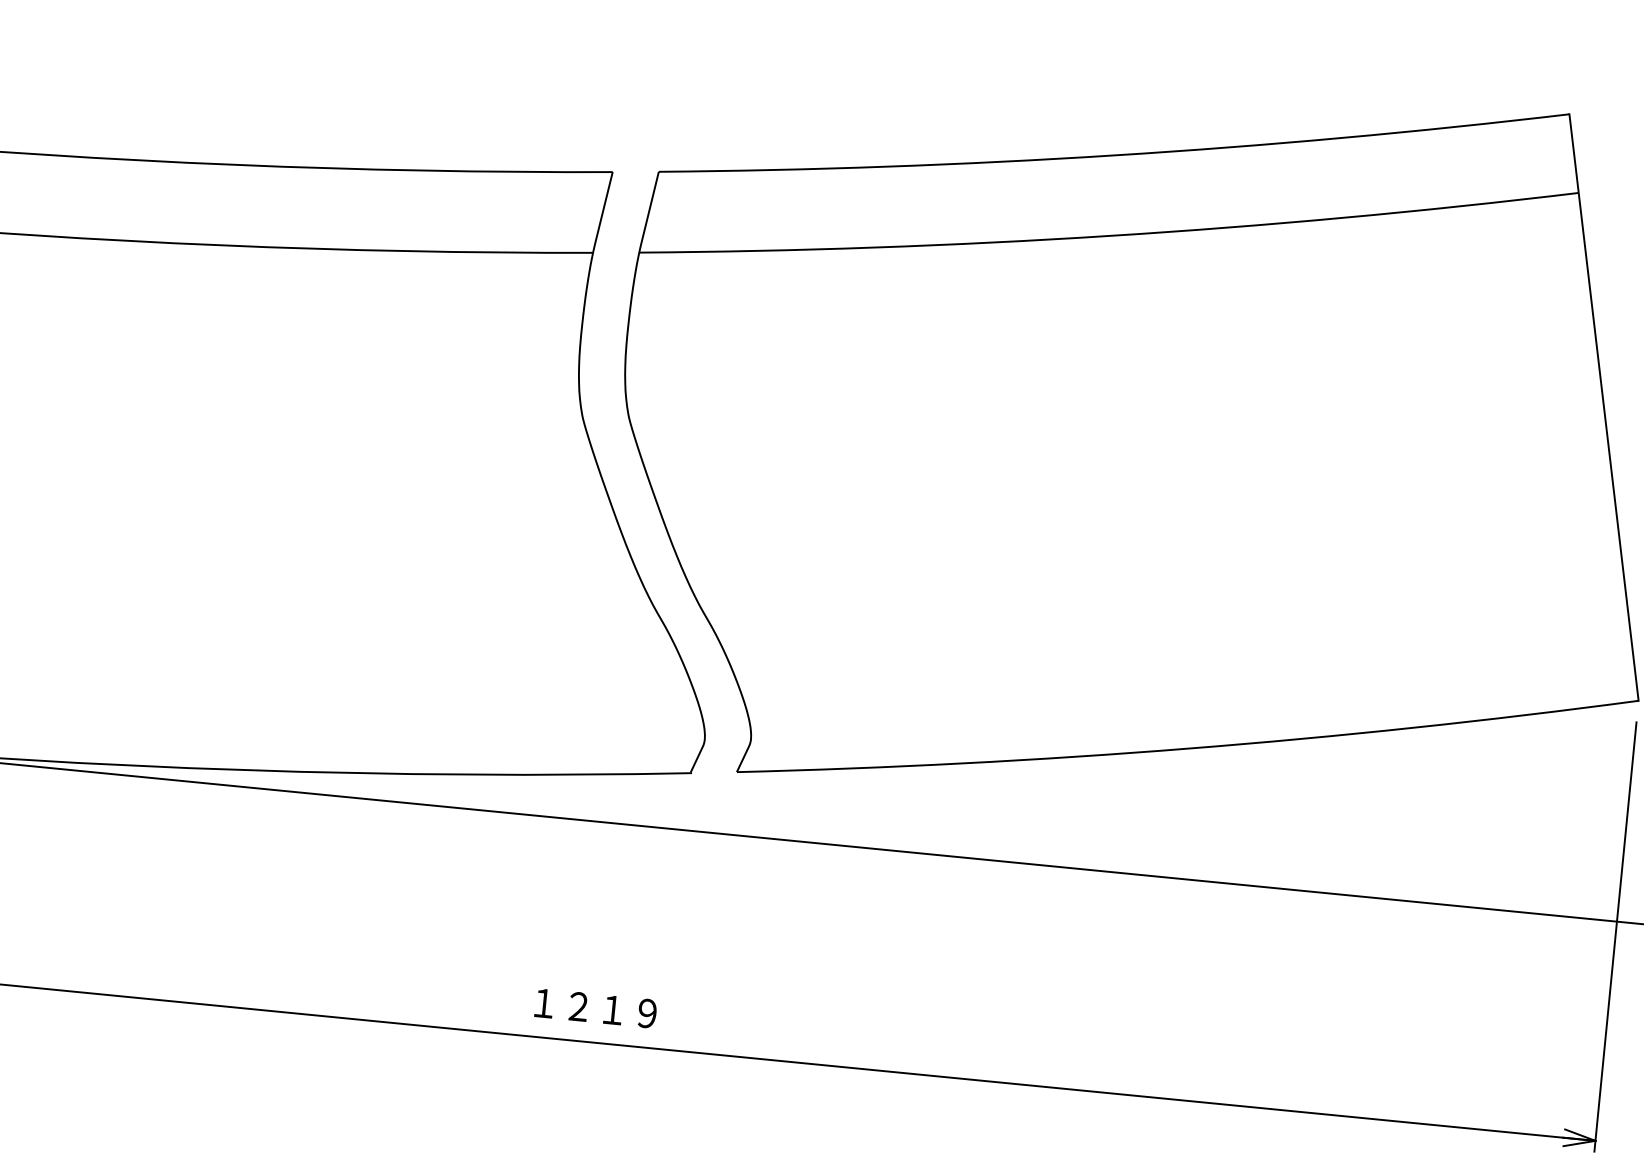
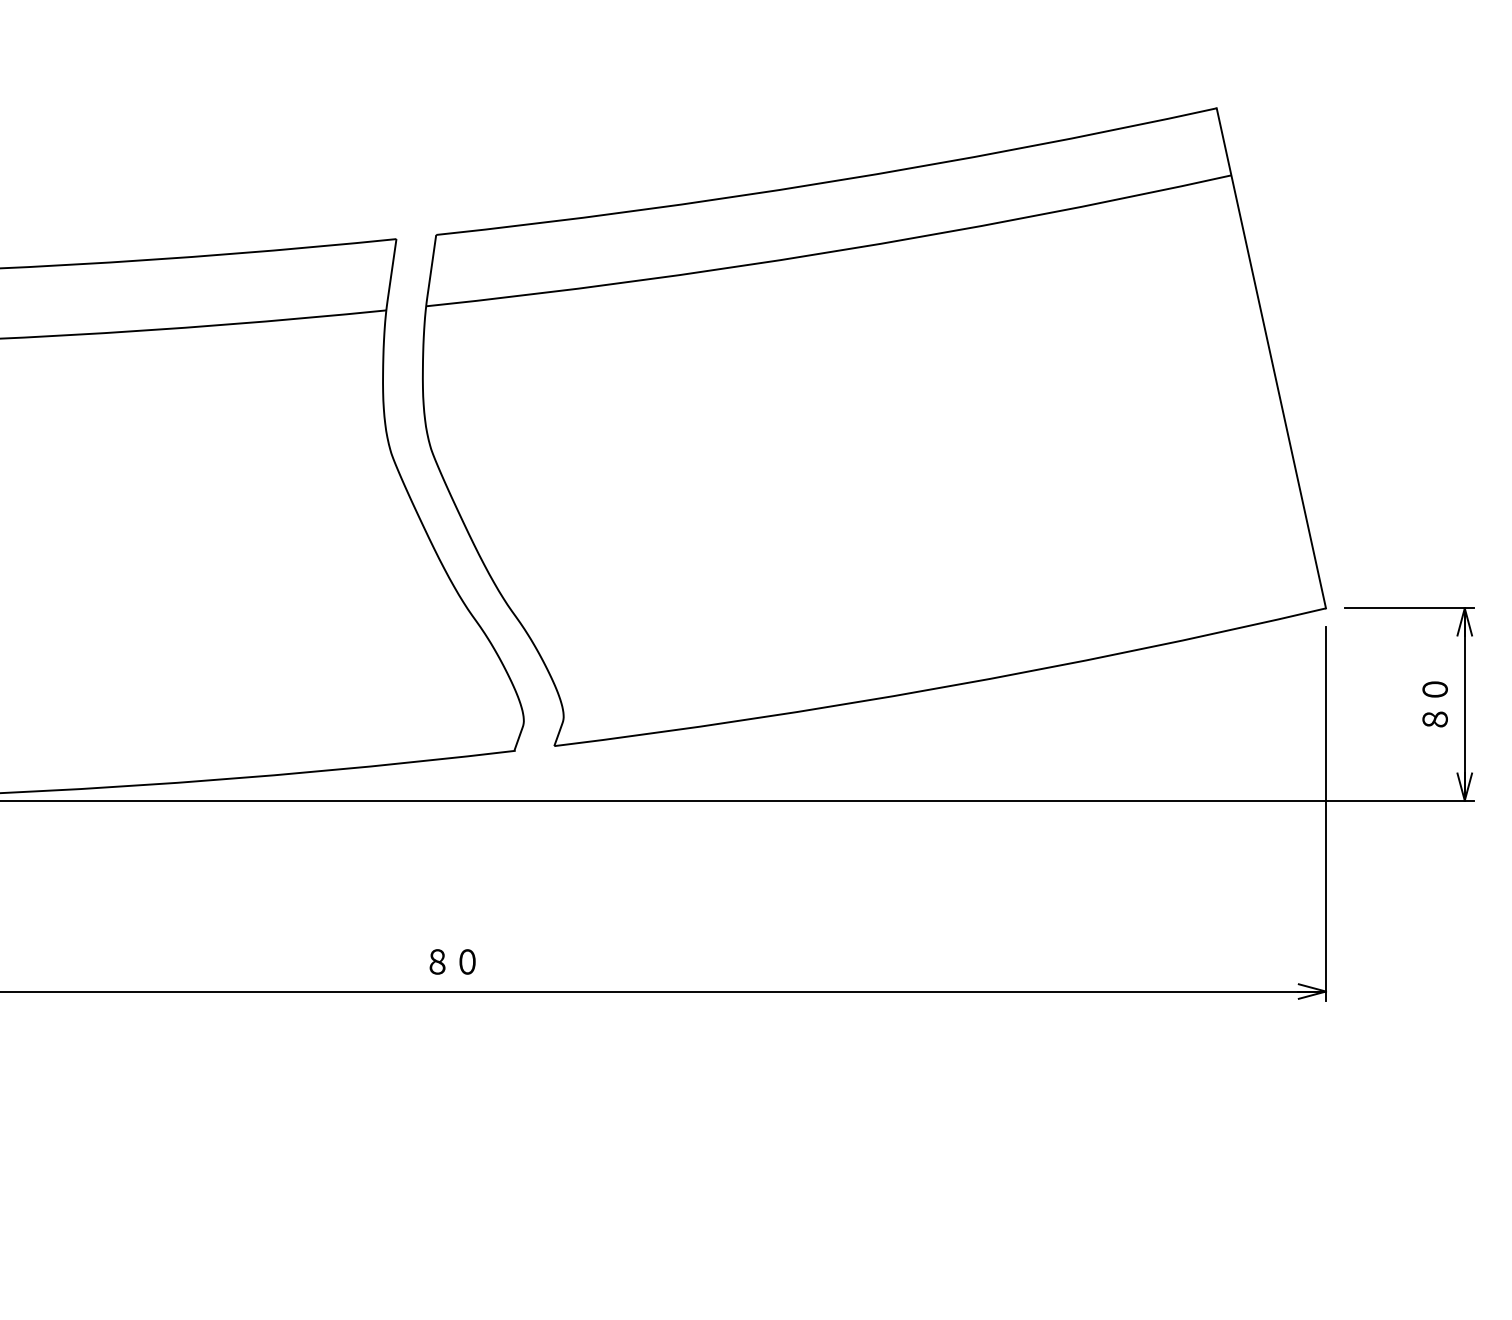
text: (595, 1007) -> (452, 961), １２１９ -> ８０

